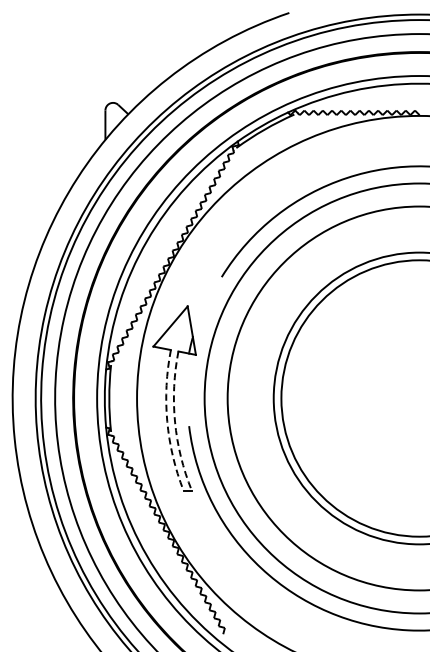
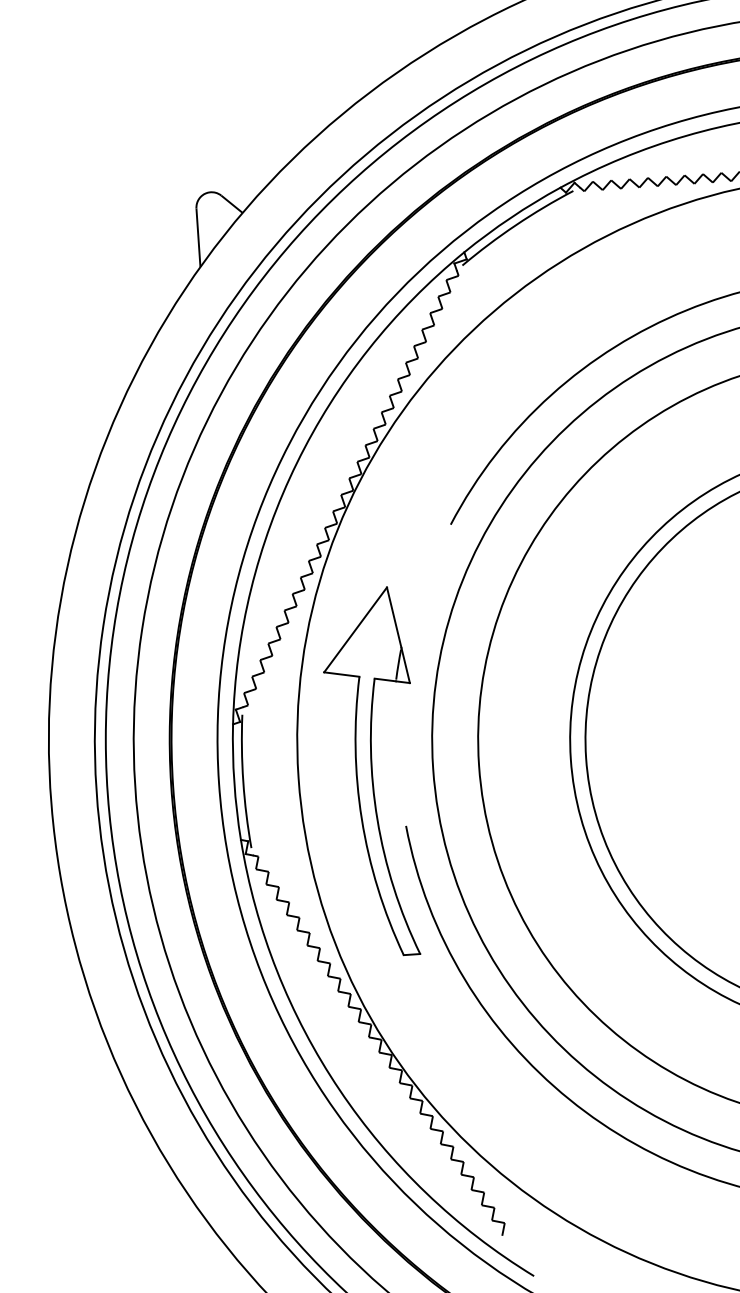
arc: (167, 421) -> (362, 819), dashed -> solid
arc: (175, 422) -> (378, 820), dashed -> solid

